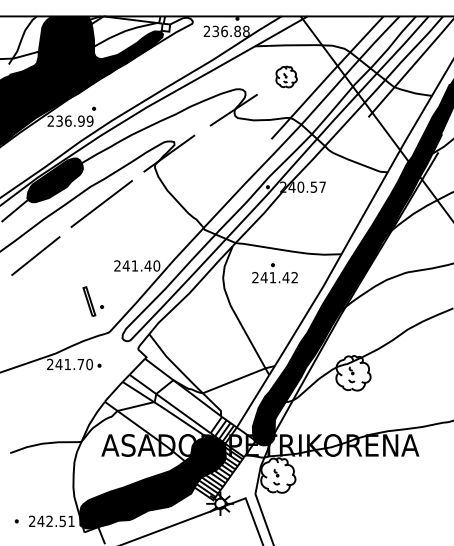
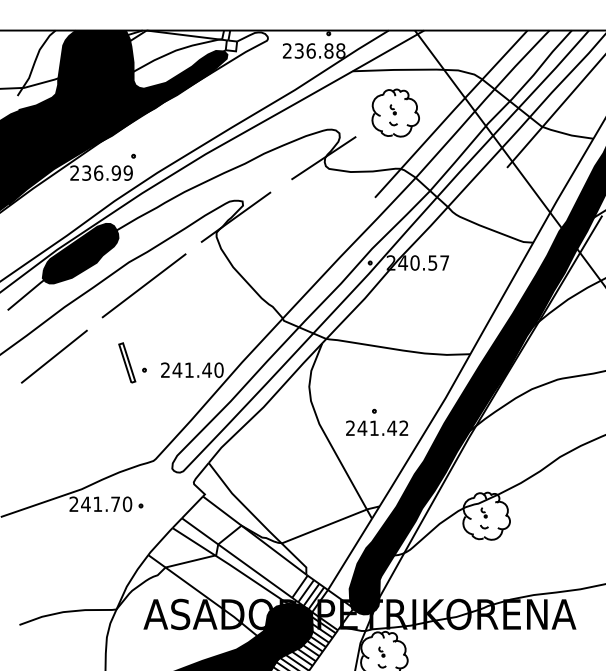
part: (286, 76) -> (395, 112), size x1.67
part: (274, 273) -> (376, 422), moved
part: (92, 301) -> (131, 362), moved

